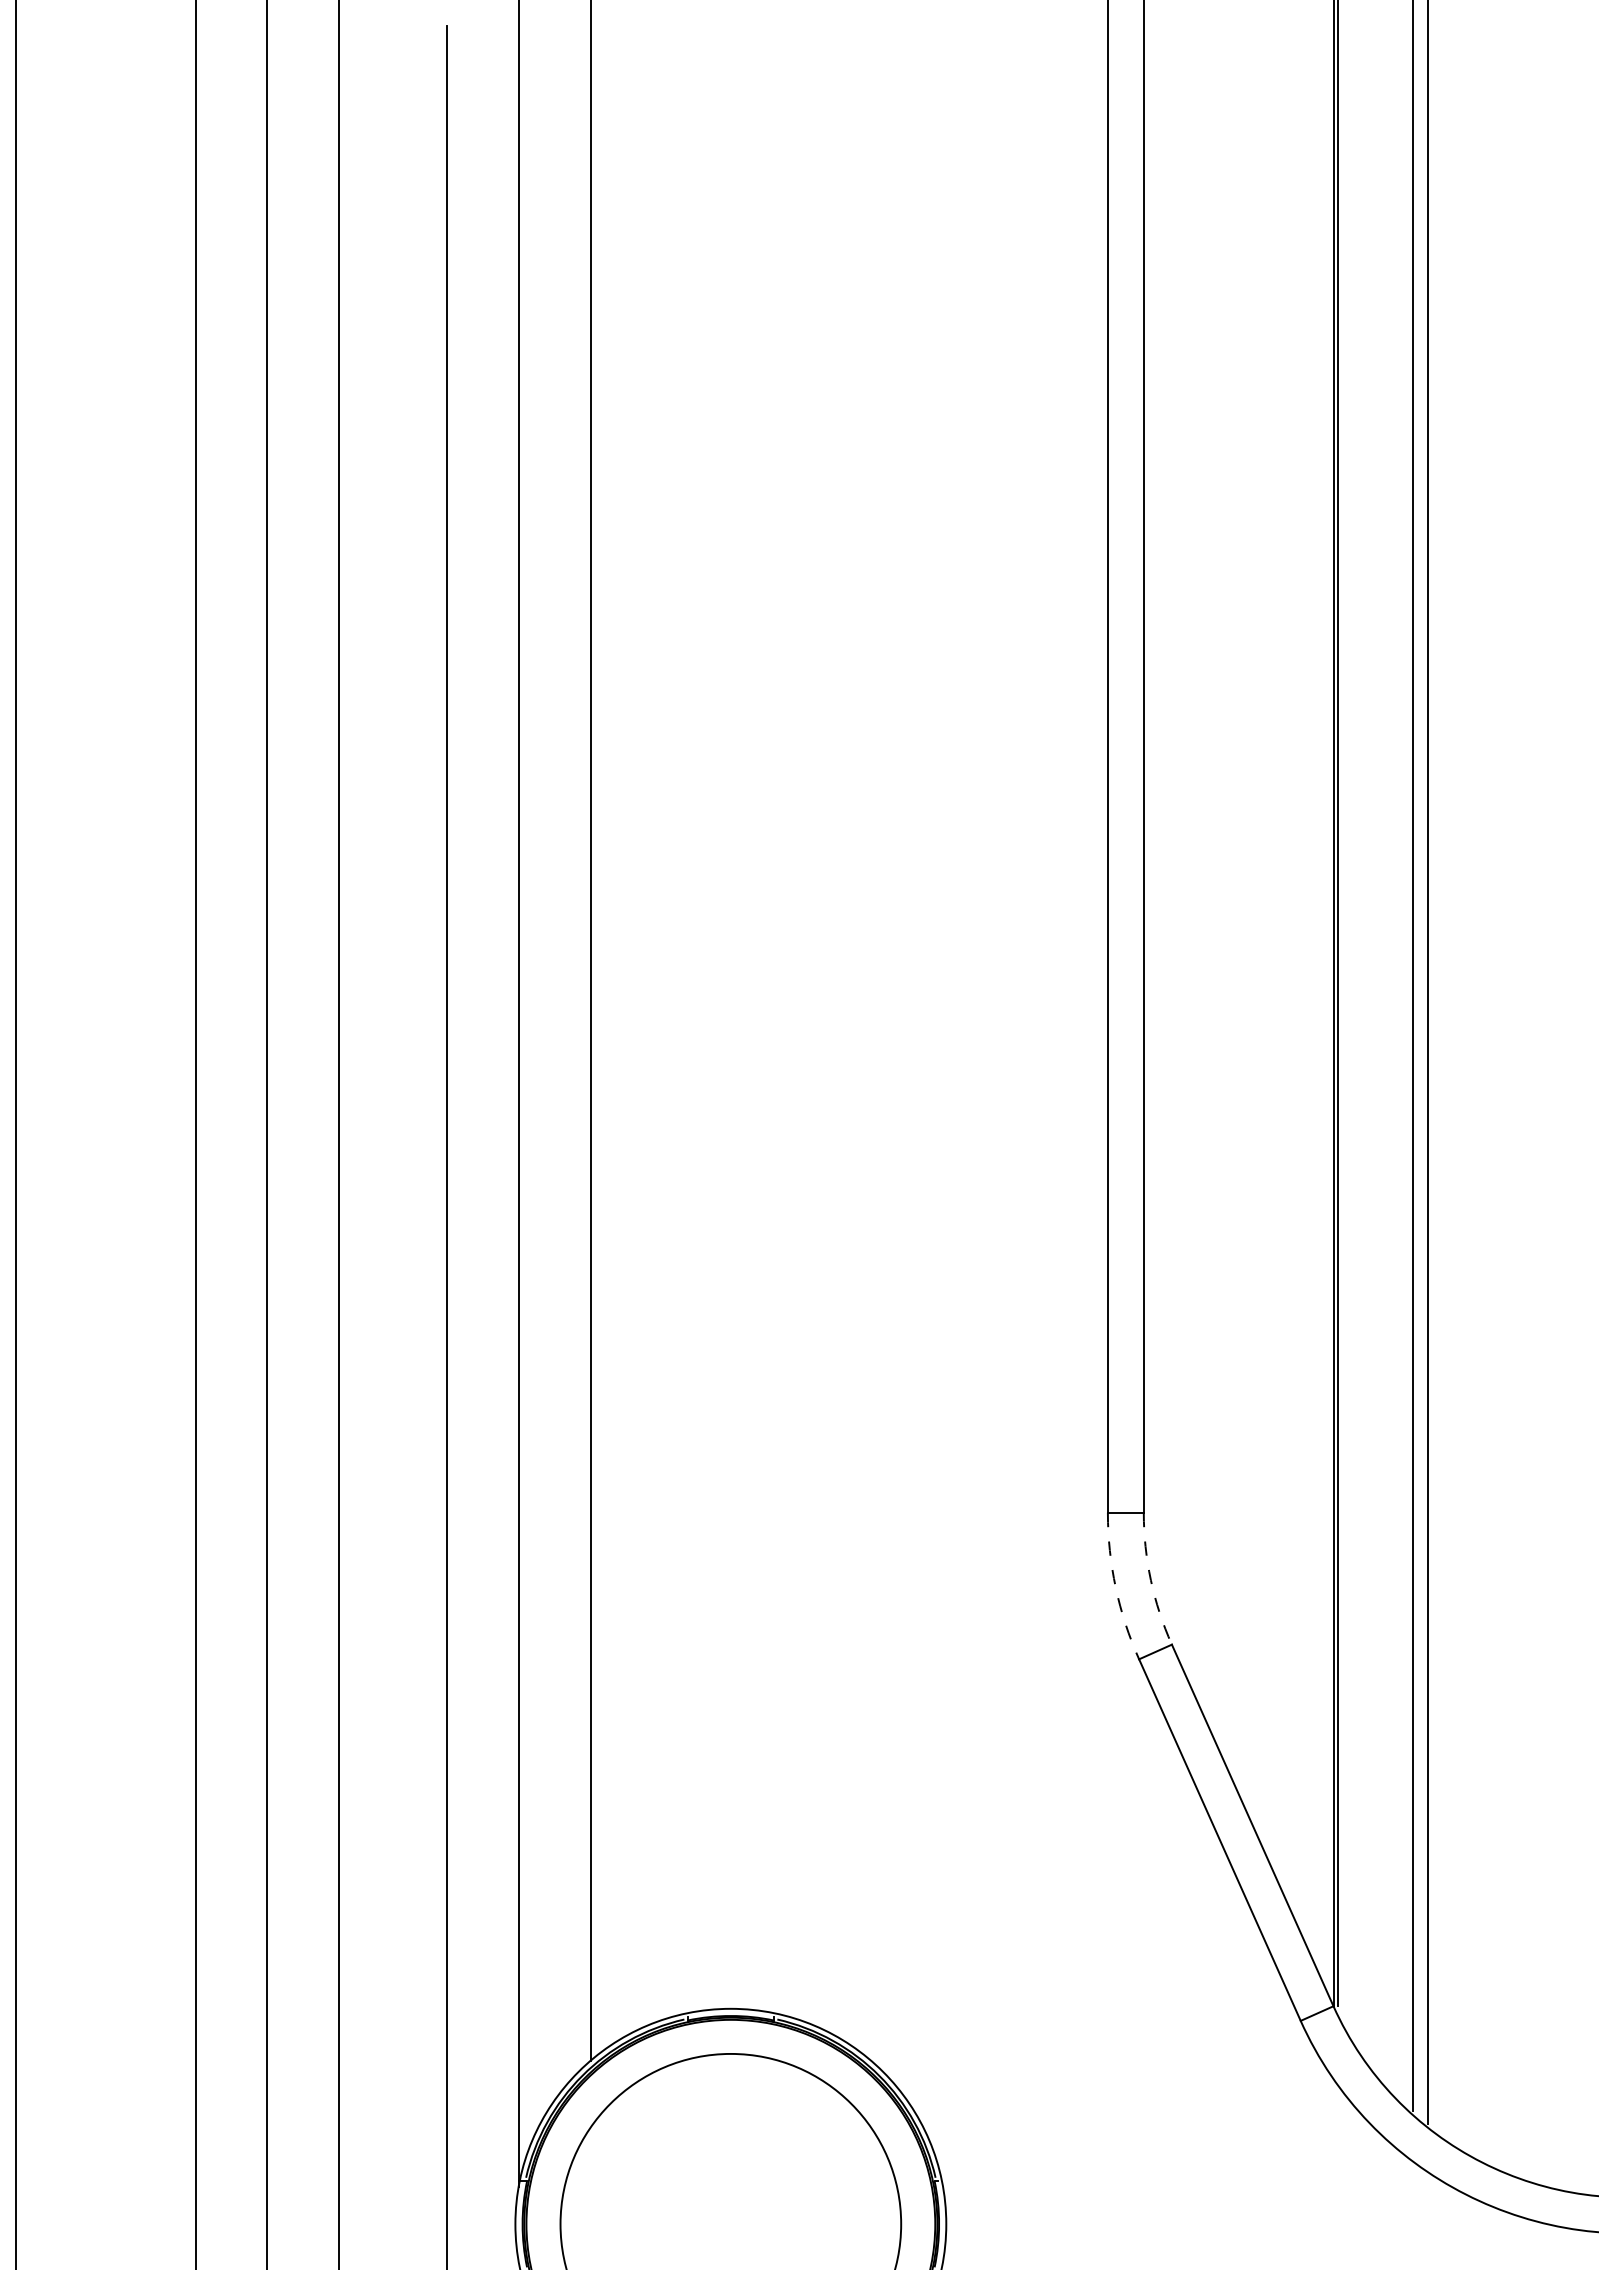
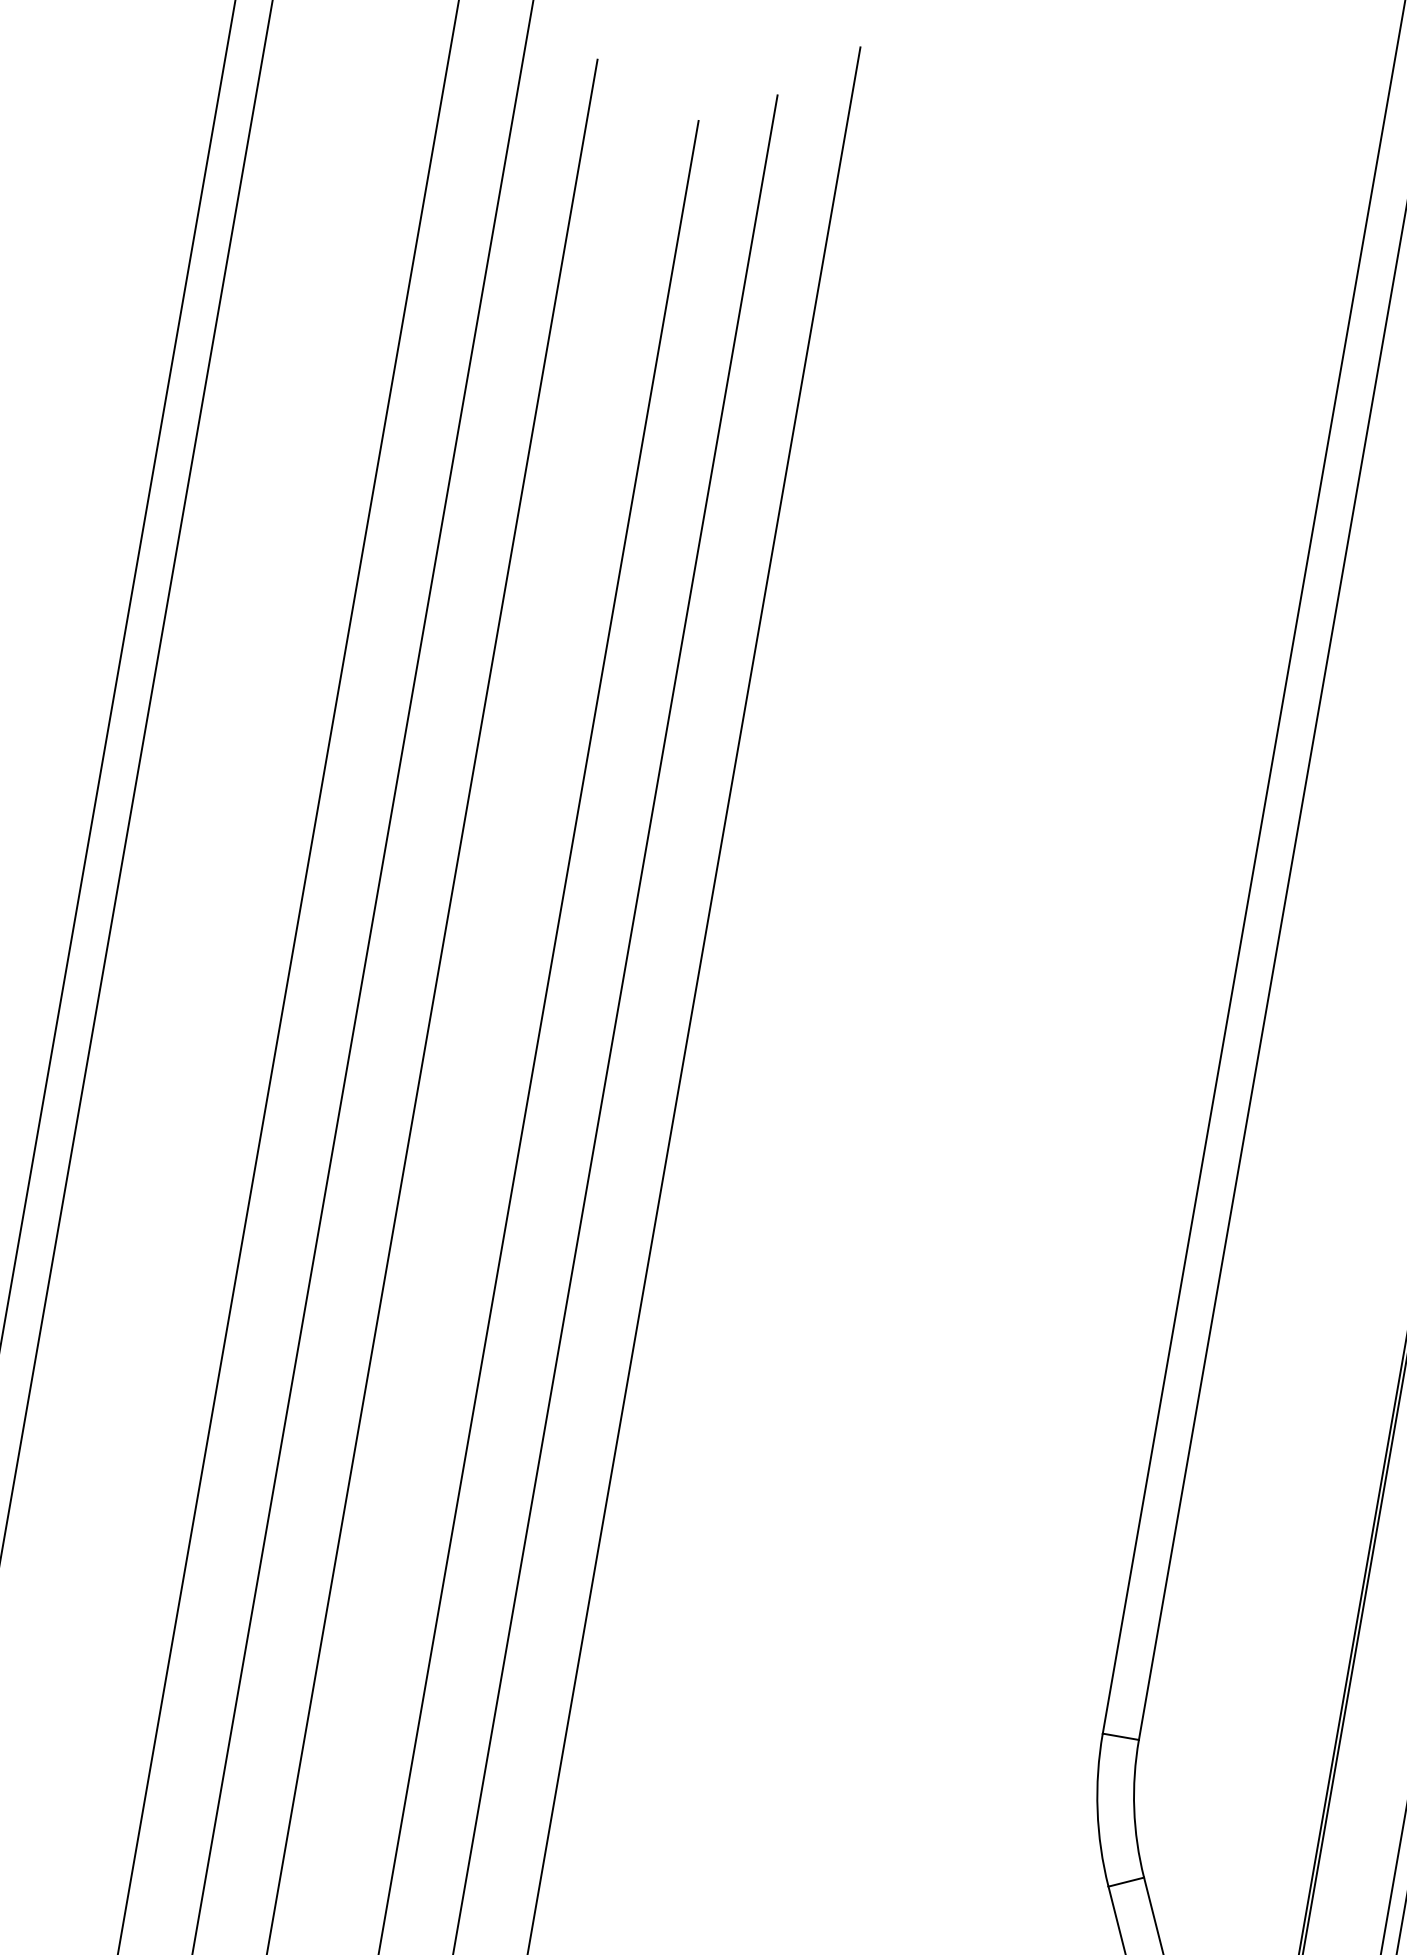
arc: (1150, 1580) -> (1133, 1809), dashed -> solid
arc: (1115, 1587) -> (1097, 1810), dashed -> solid

